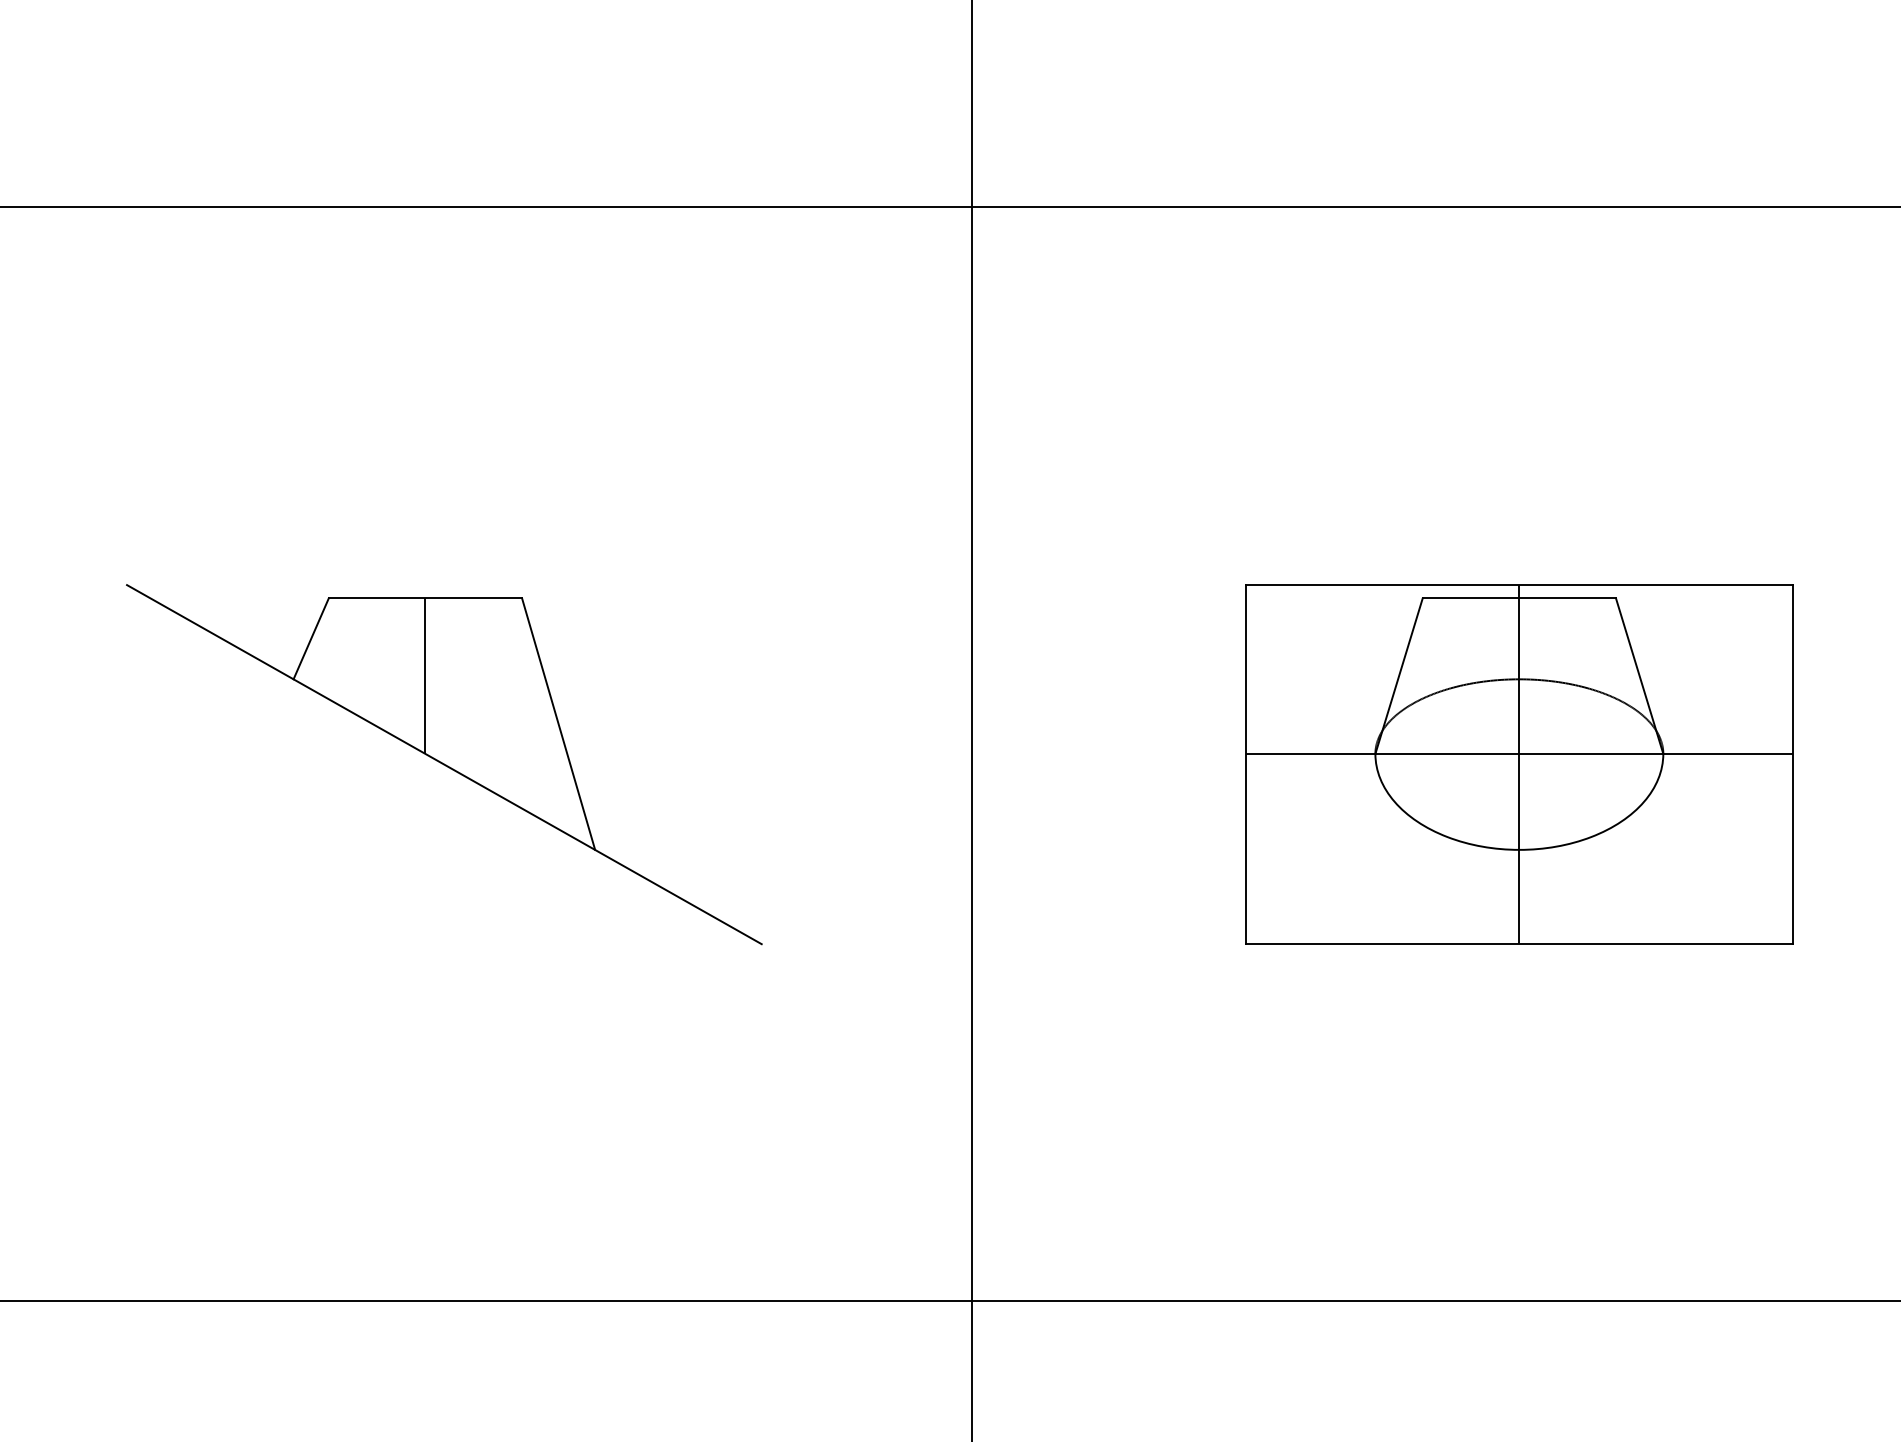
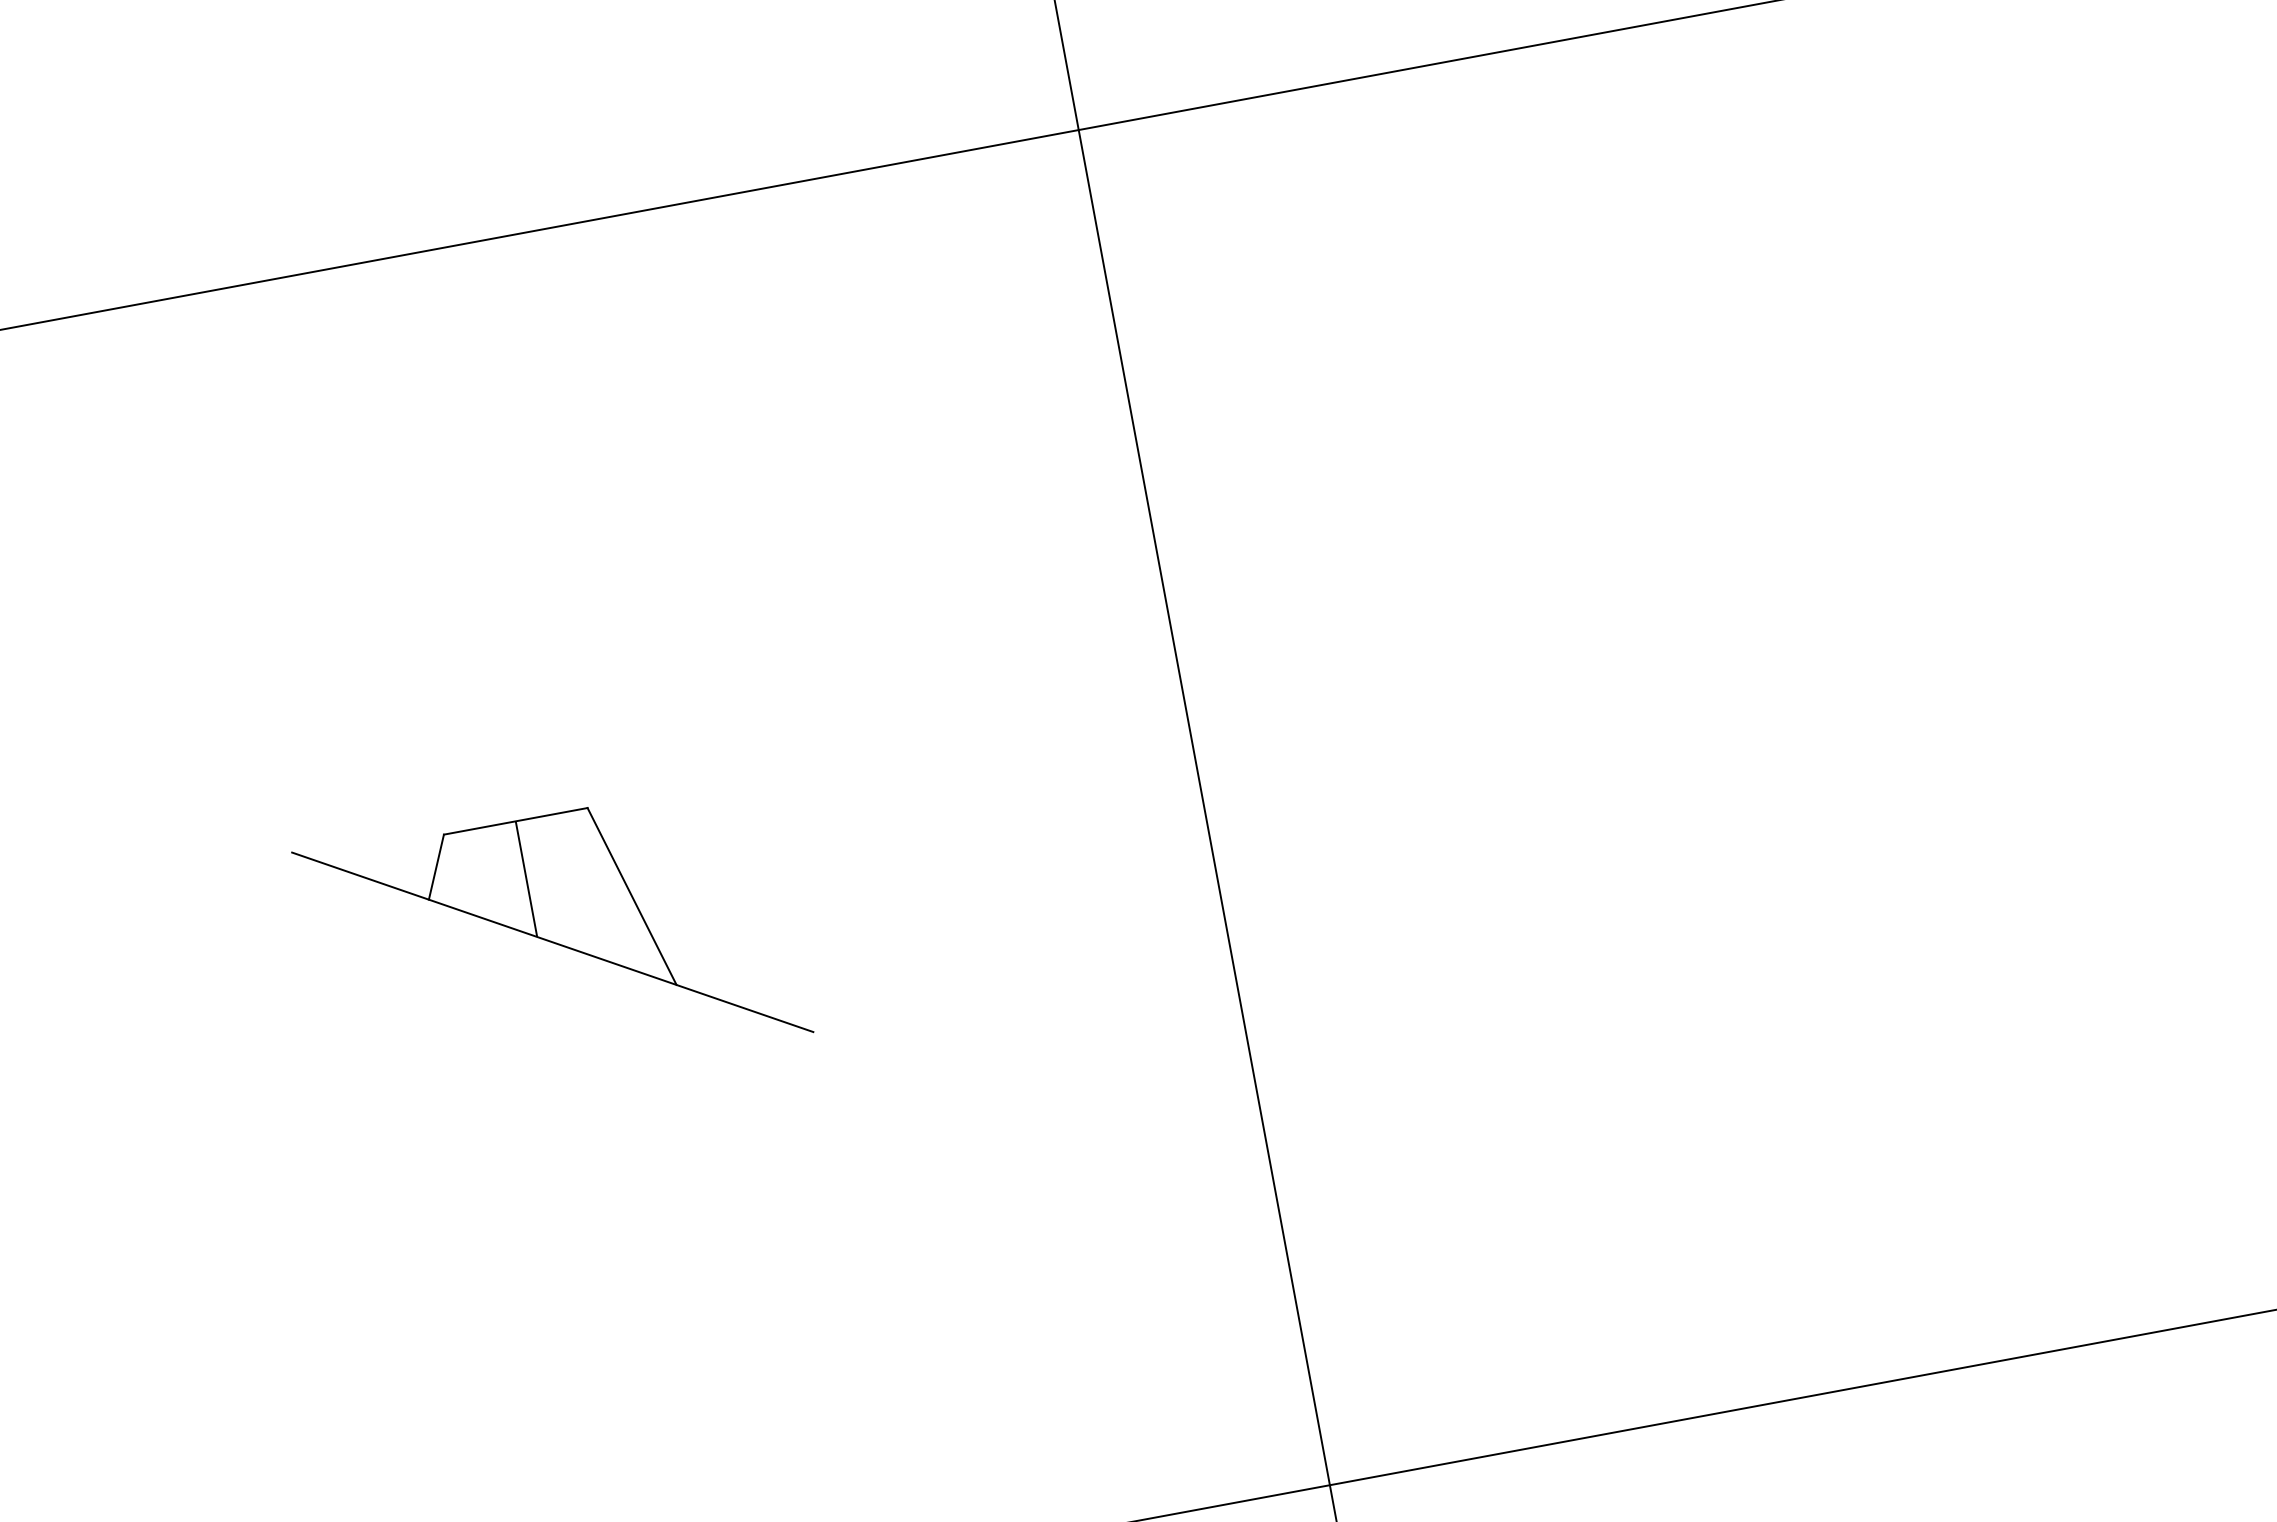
part: (444, 764) -> (552, 941), size x0.6
part: (1519, 764) -> (1884, 695), removed

